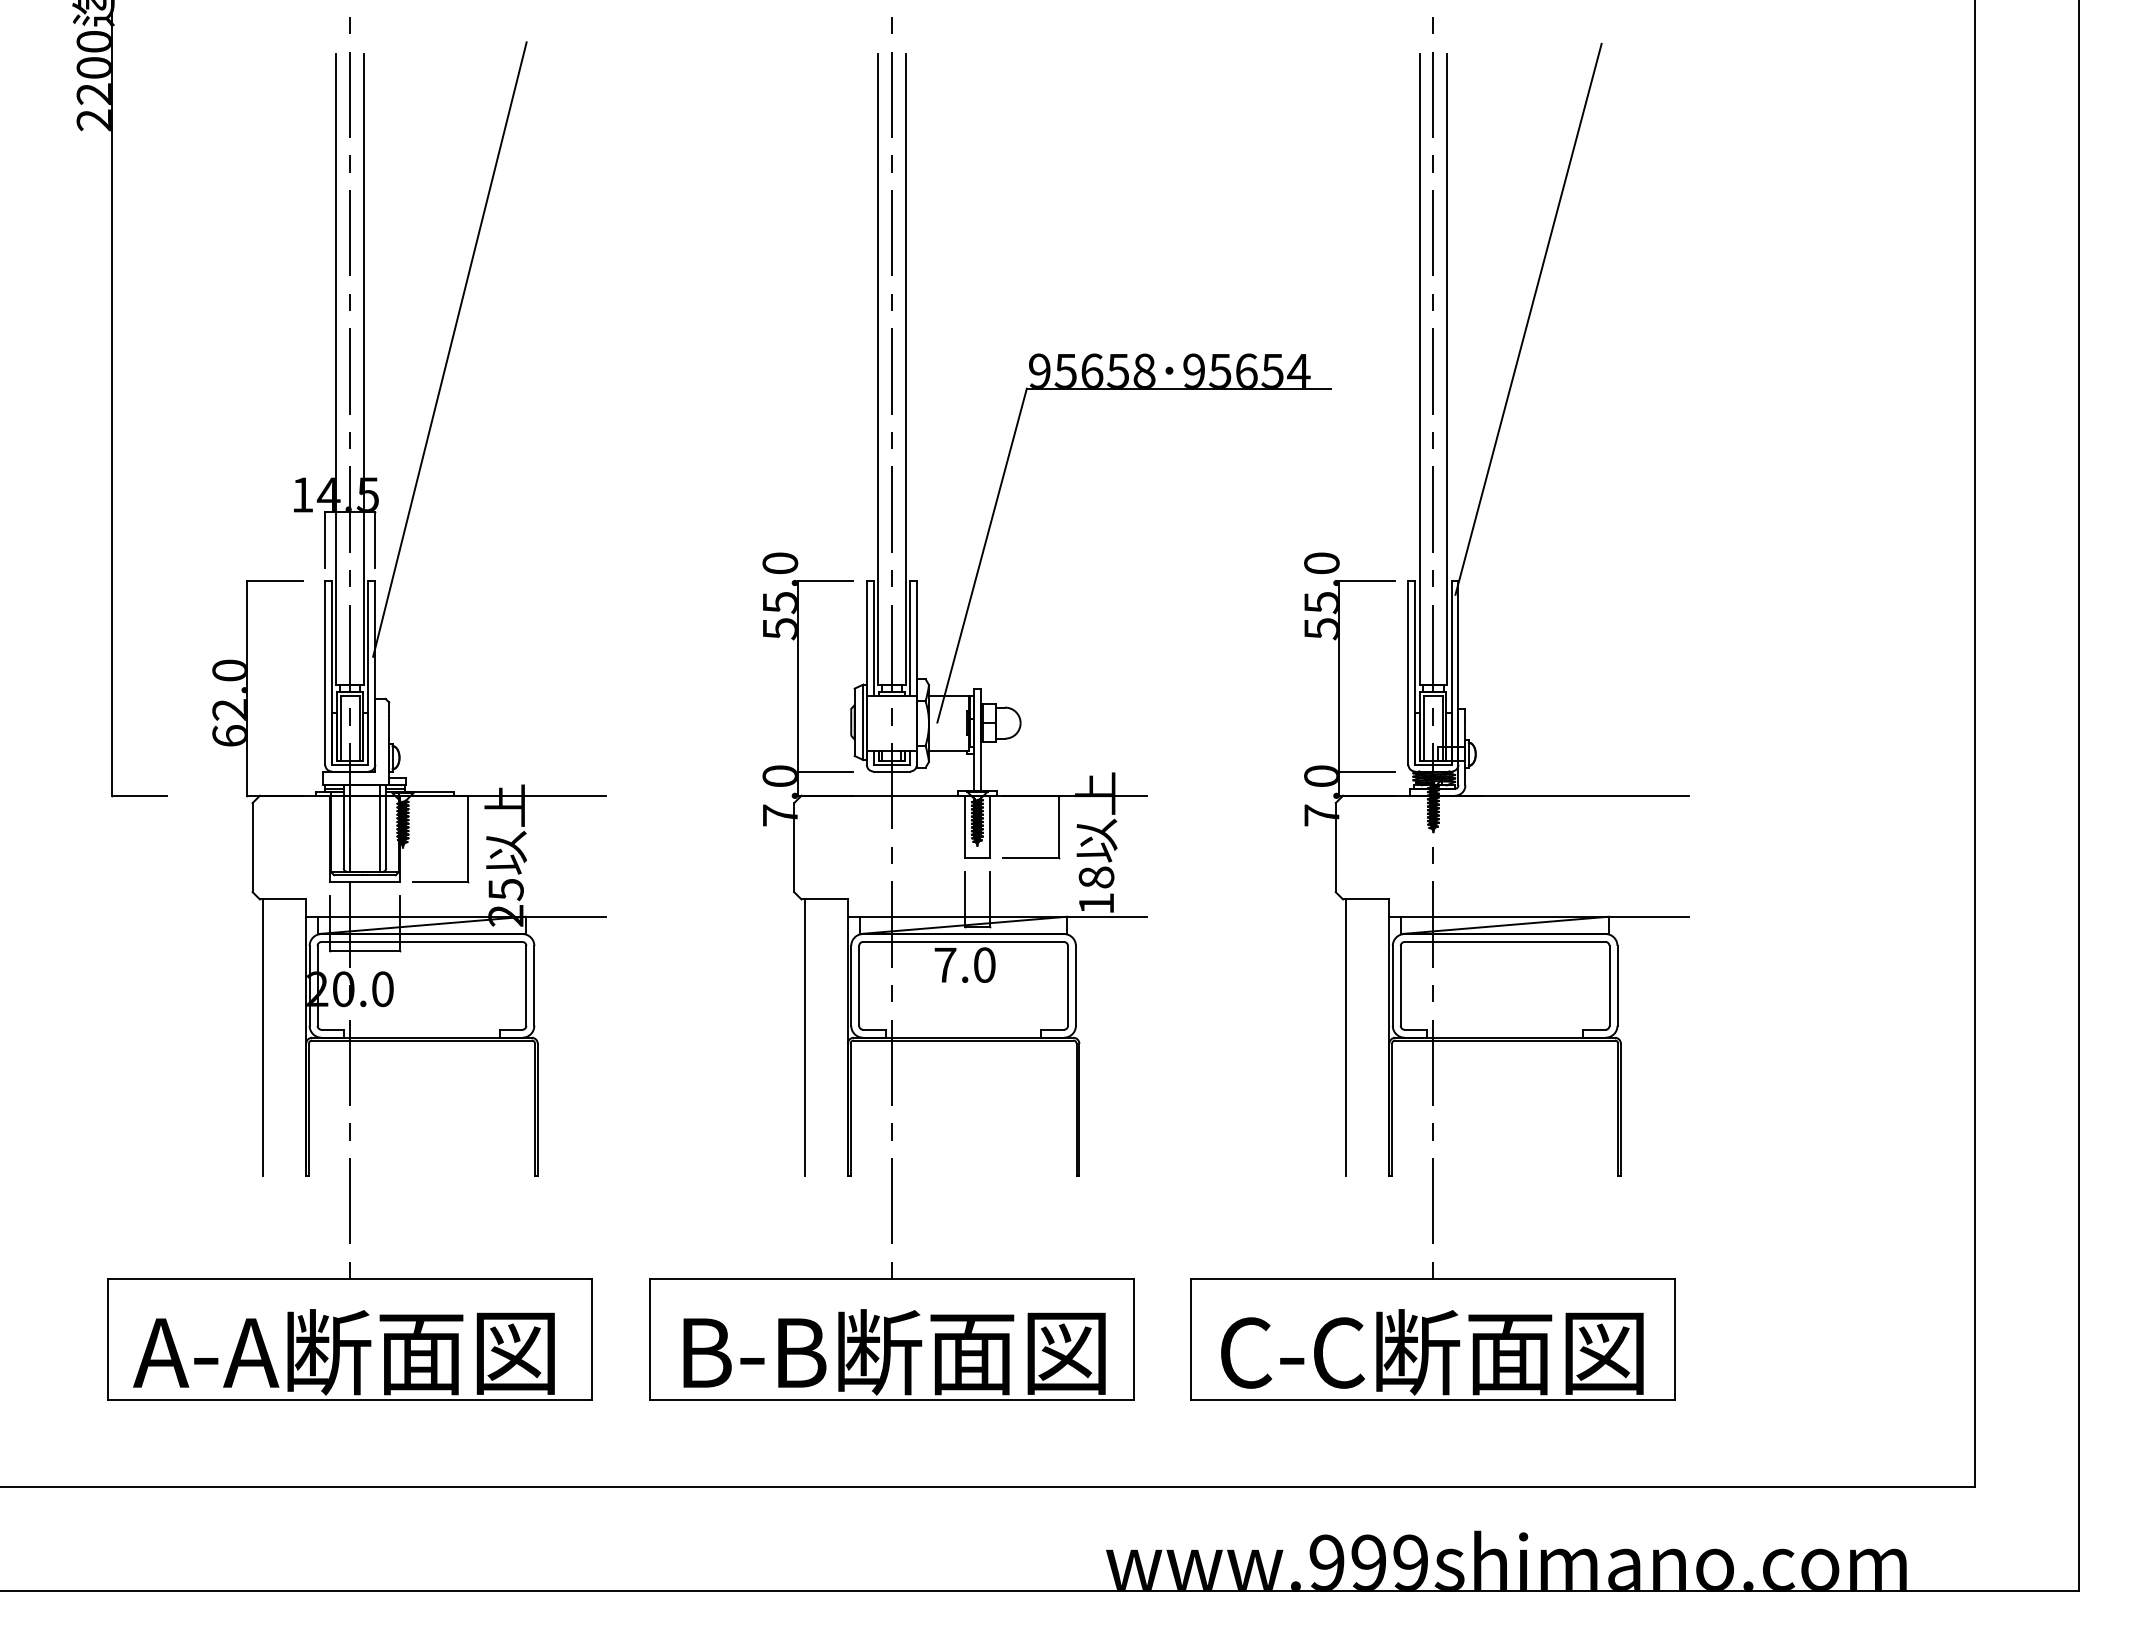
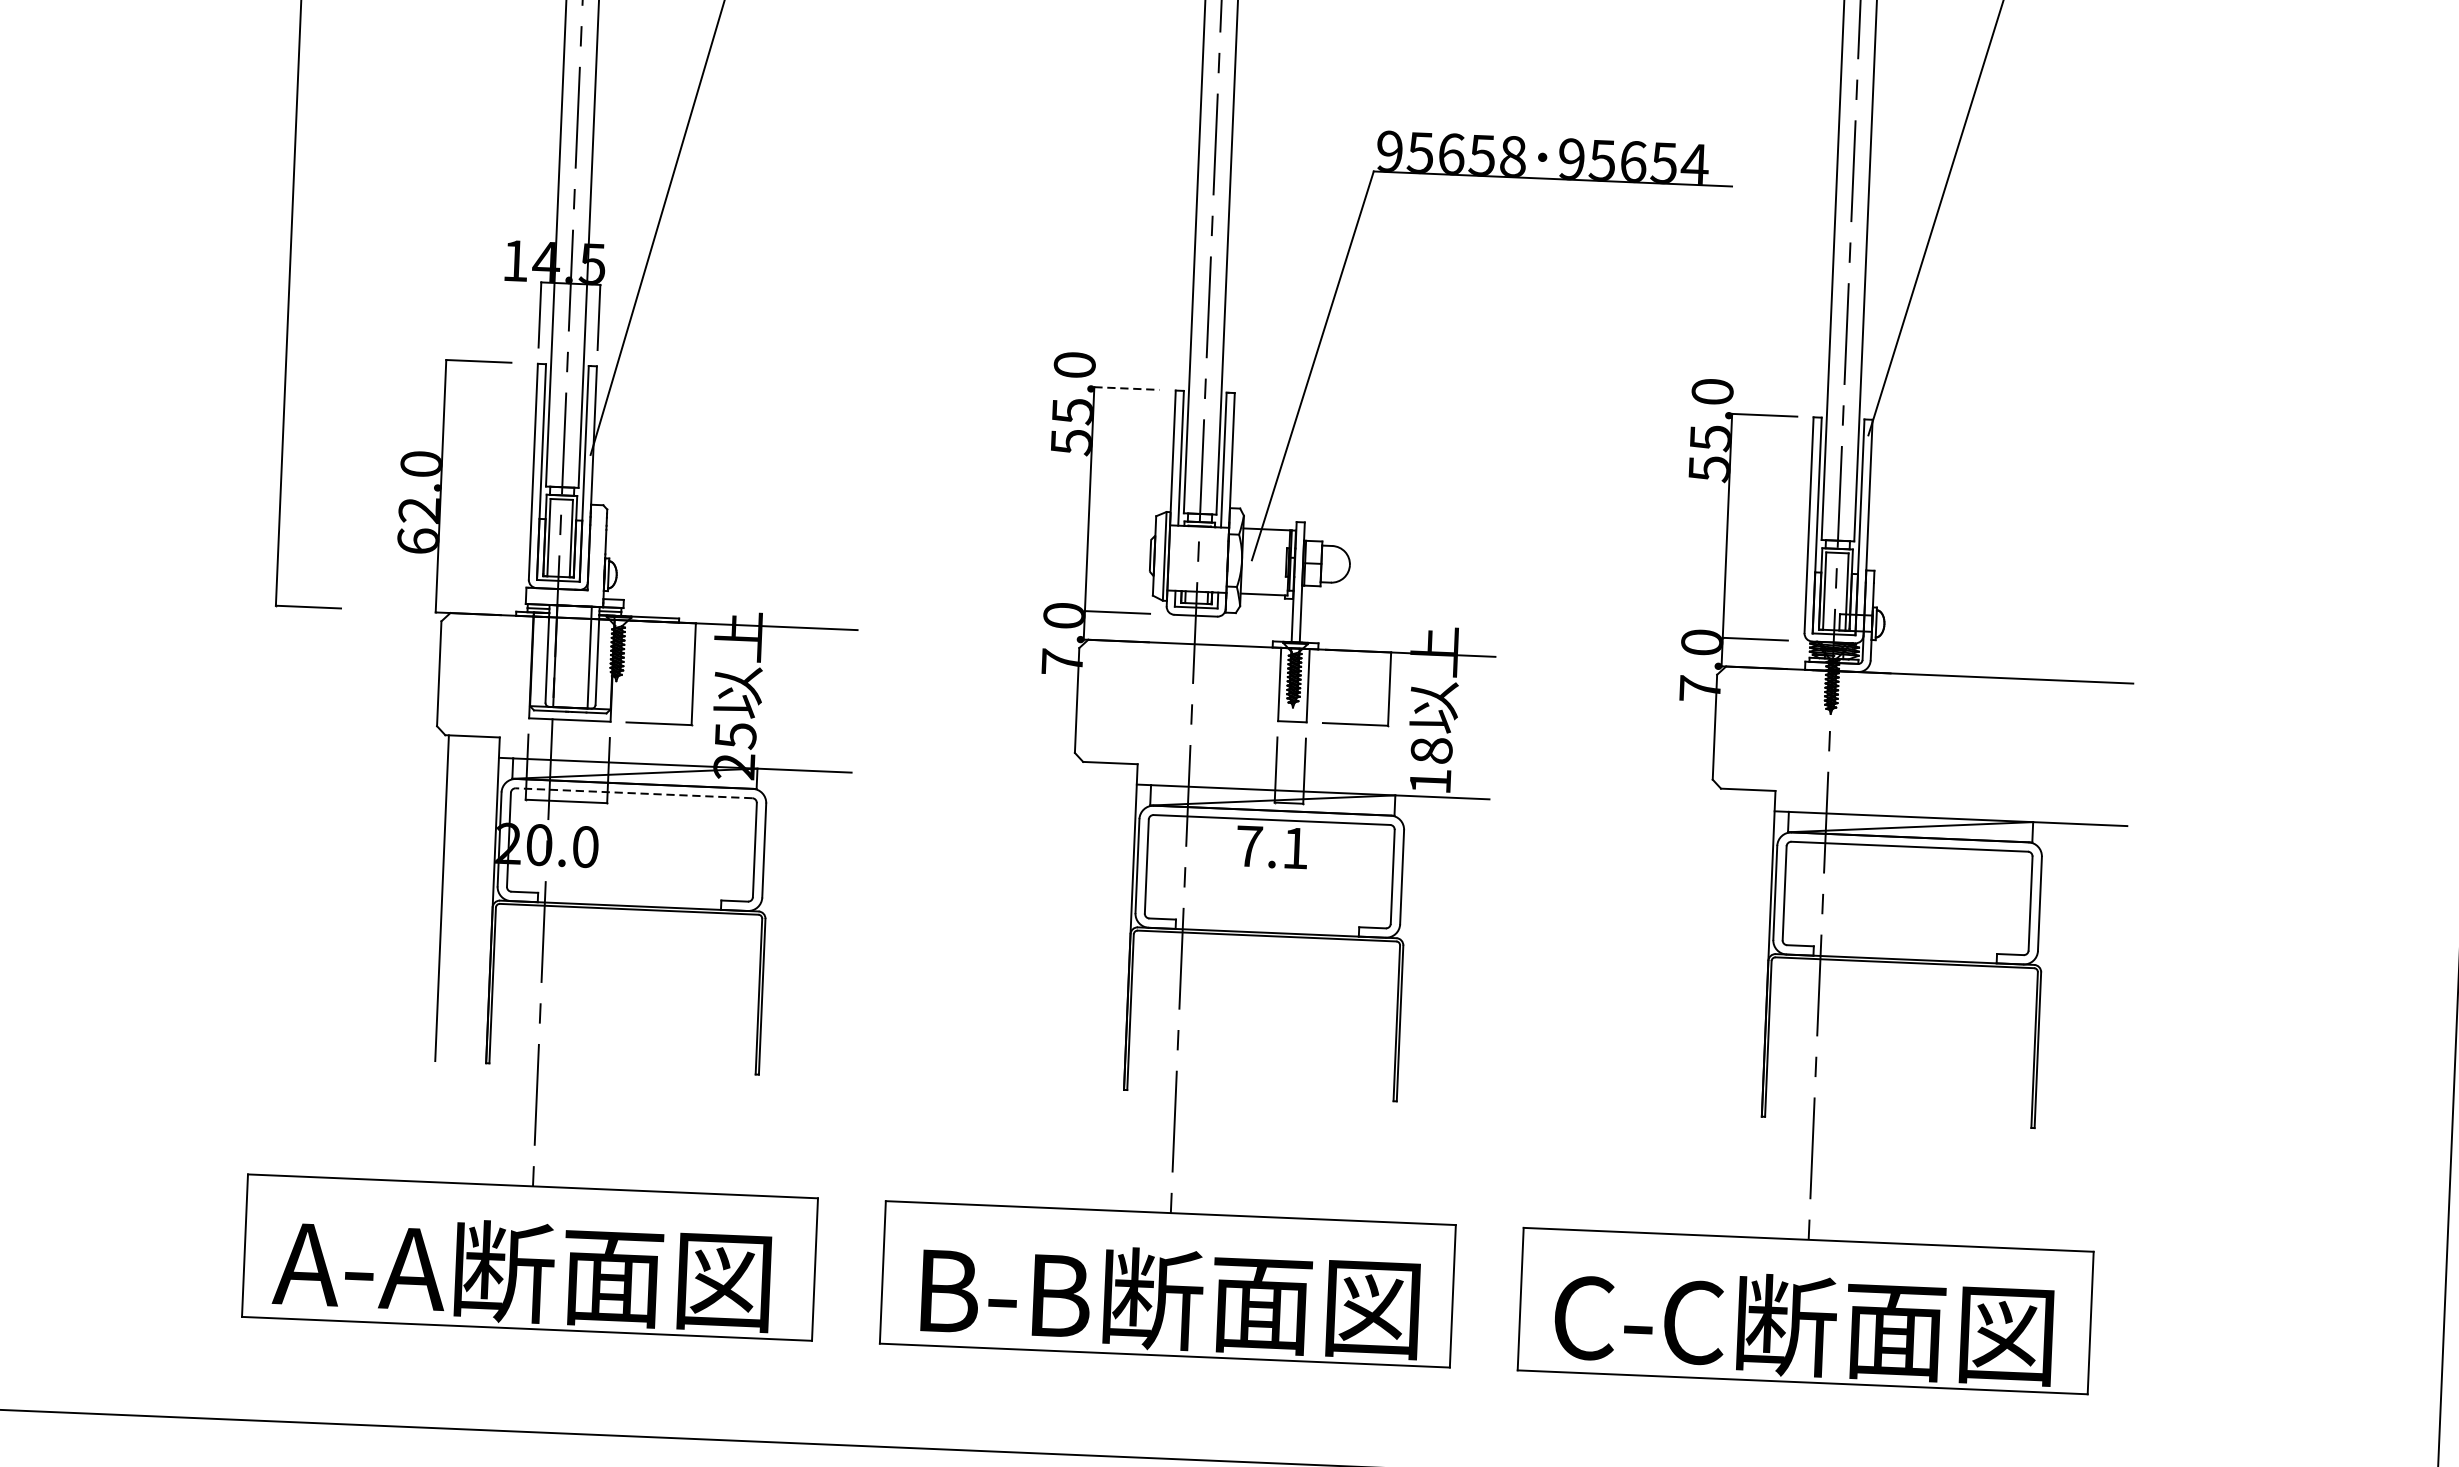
line: (825, 581) -> (1127, 388), solid -> dashed
line: (421, 941) -> (633, 792), solid -> dashed
text: (984, 964) -> (1295, 847), 7.0 -> 7.1
line: (804, 1037) -> (1079, 924), removed
line: (1346, 1037) -> (1718, 951), removed

